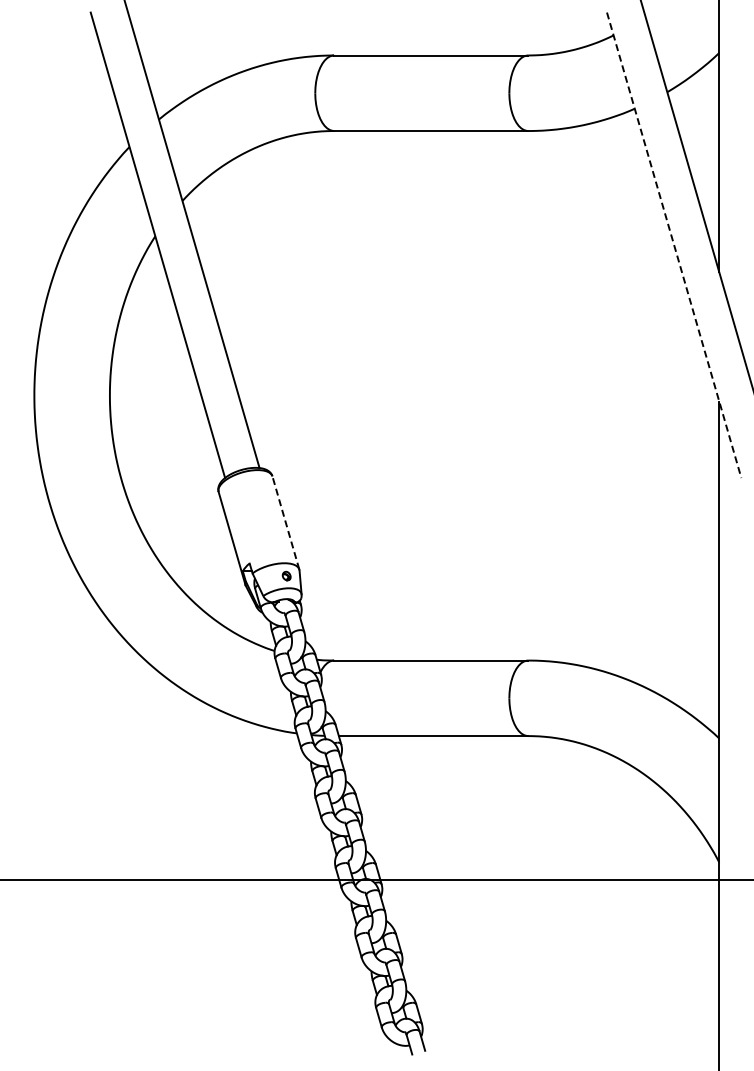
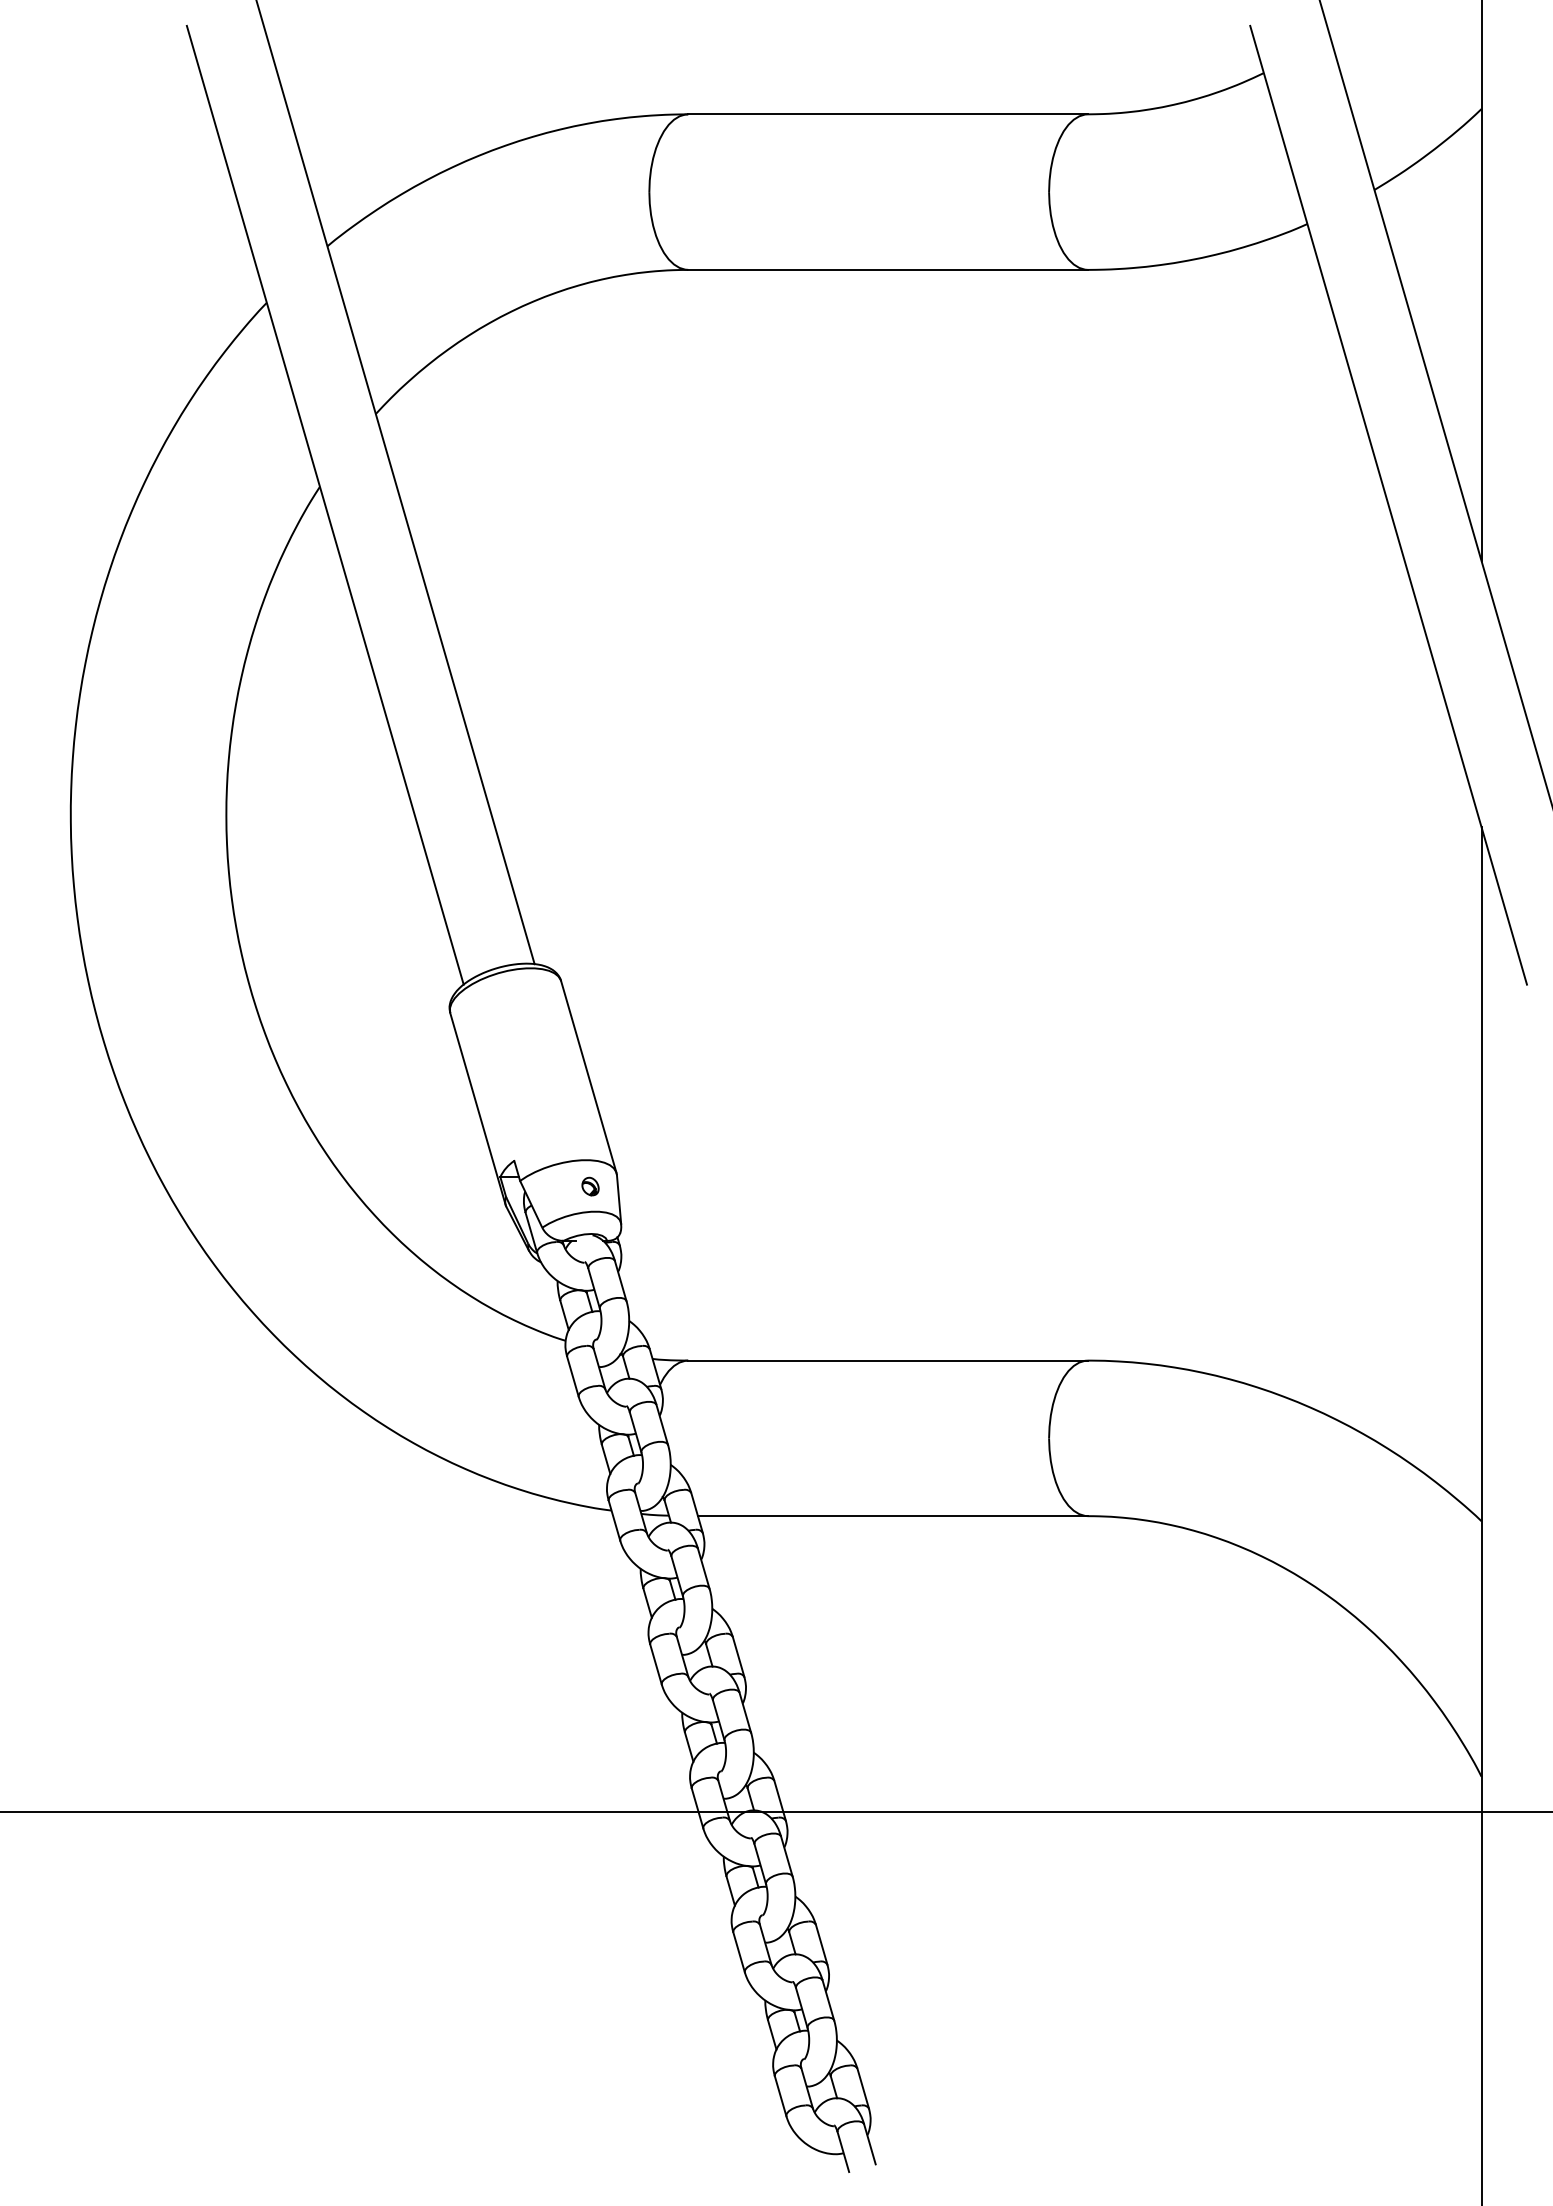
line: (674, 245) -> (1389, 505), dashed -> solid
line: (285, 522) -> (588, 1076), dashed -> solid

